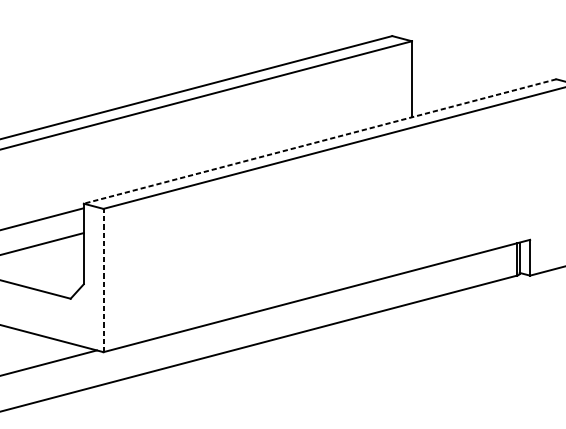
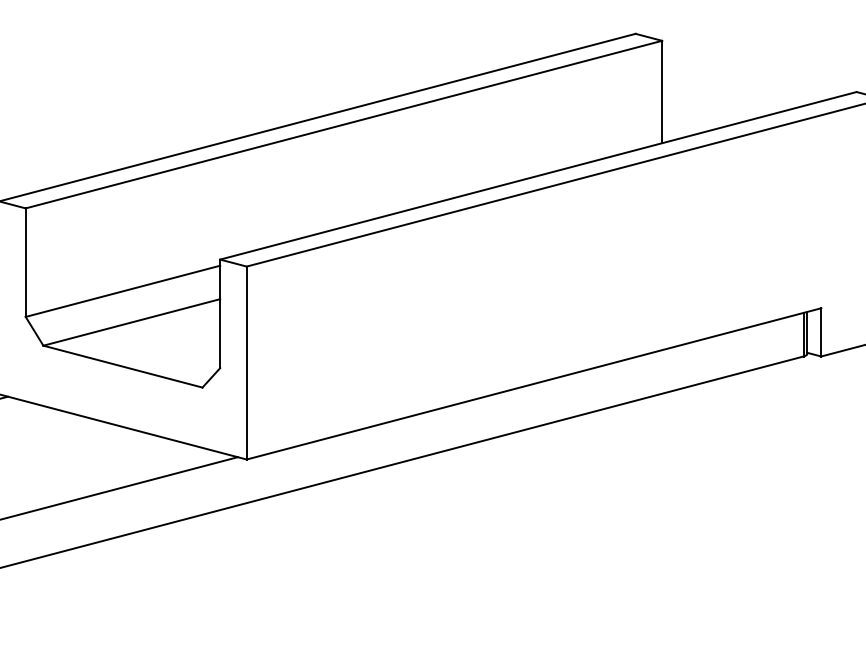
line: (319, 141) -> (537, 175), dashed -> solid
line: (103, 280) -> (246, 362), dashed -> solid

